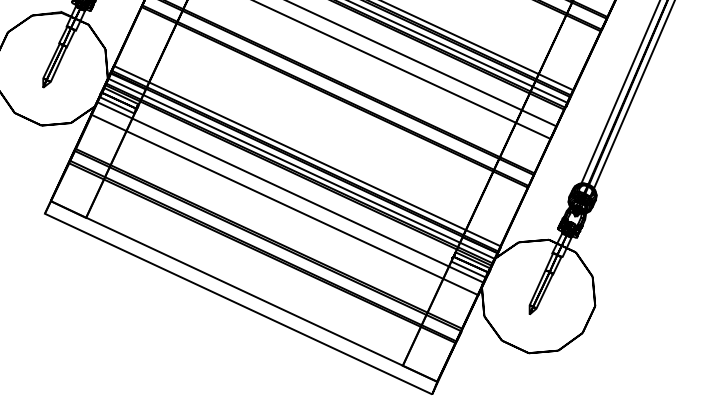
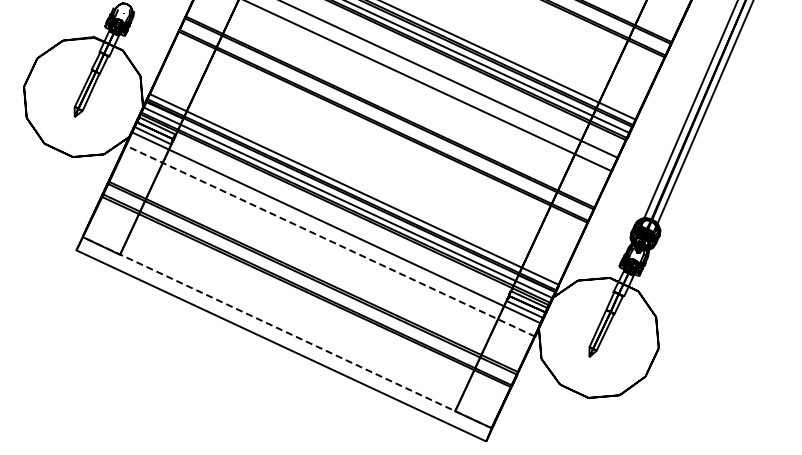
line: (284, 204) -> (329, 240), solid -> dashed
line: (244, 291) -> (287, 332), solid -> dashed

